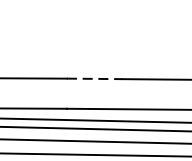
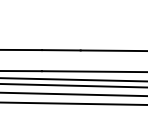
line: (94, 79) -> (61, 50), dashed -> solid

